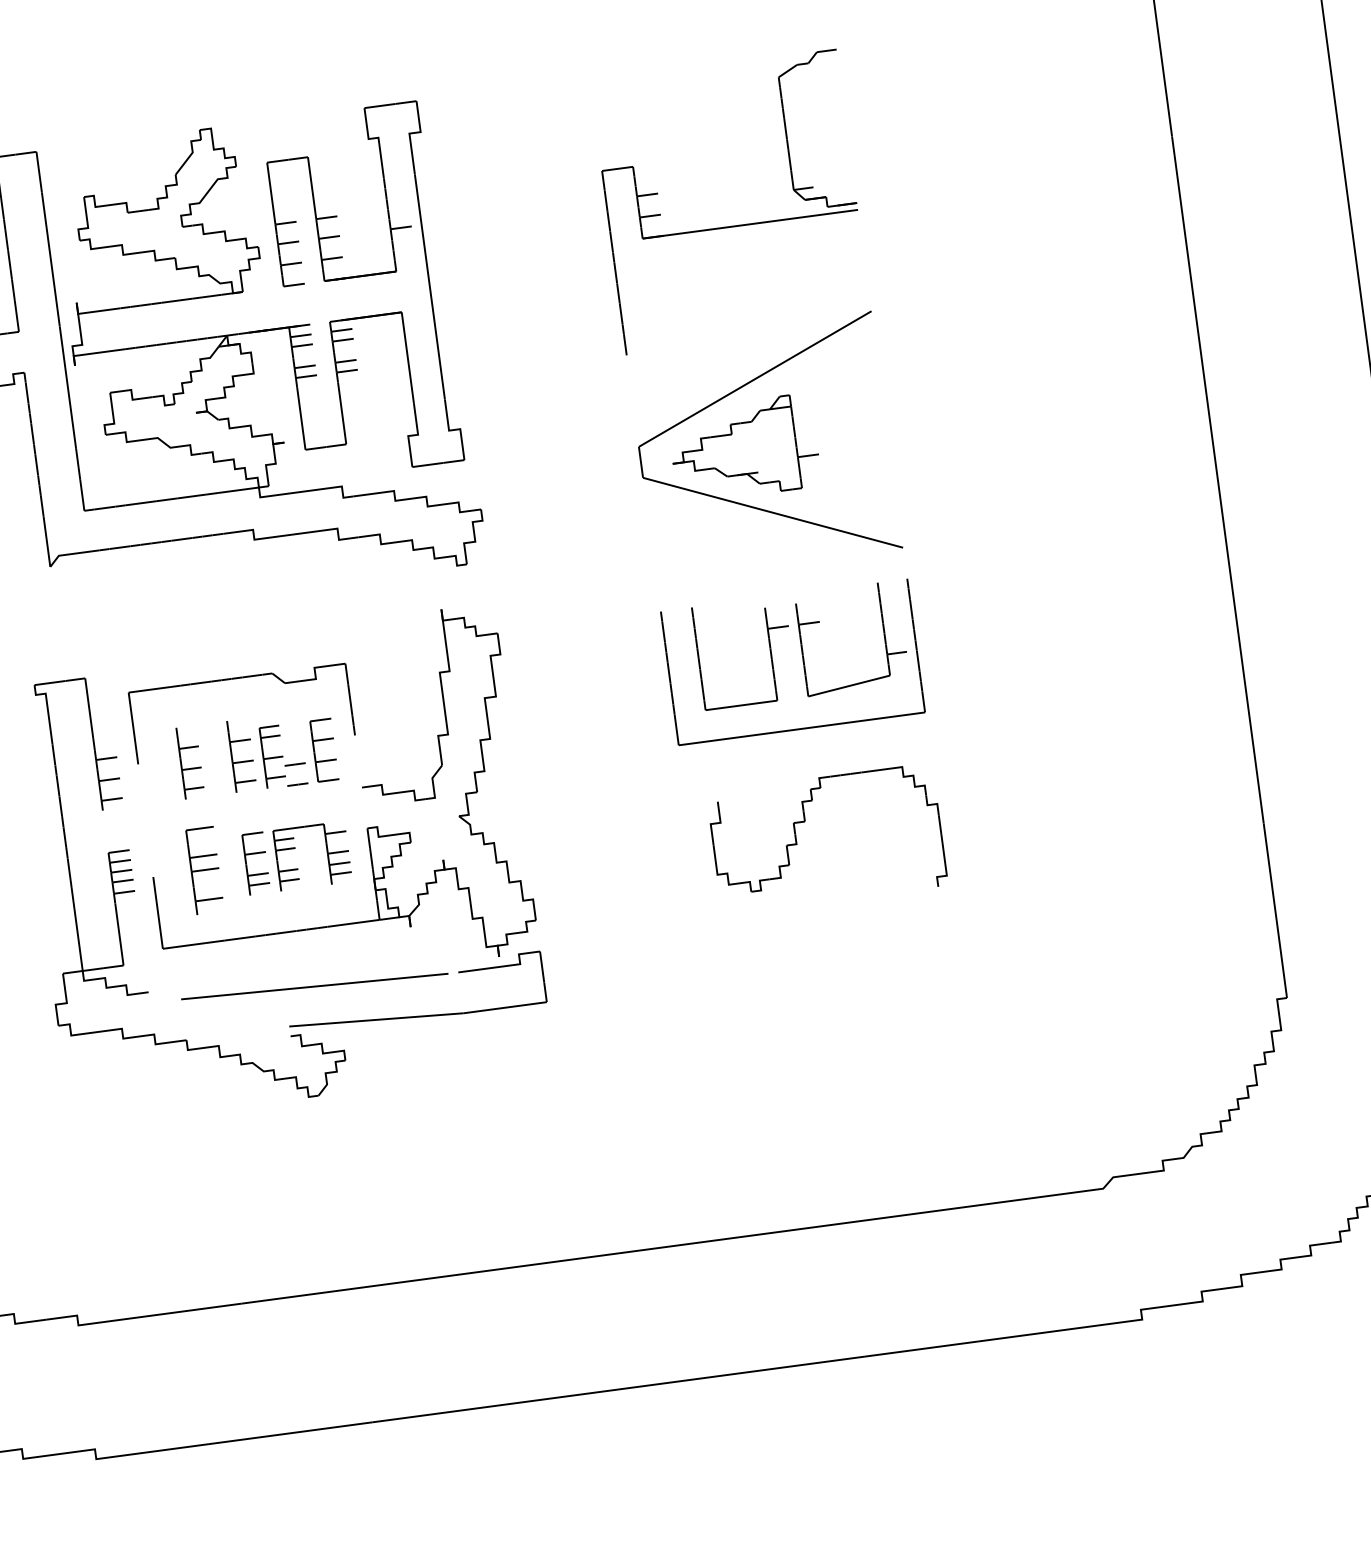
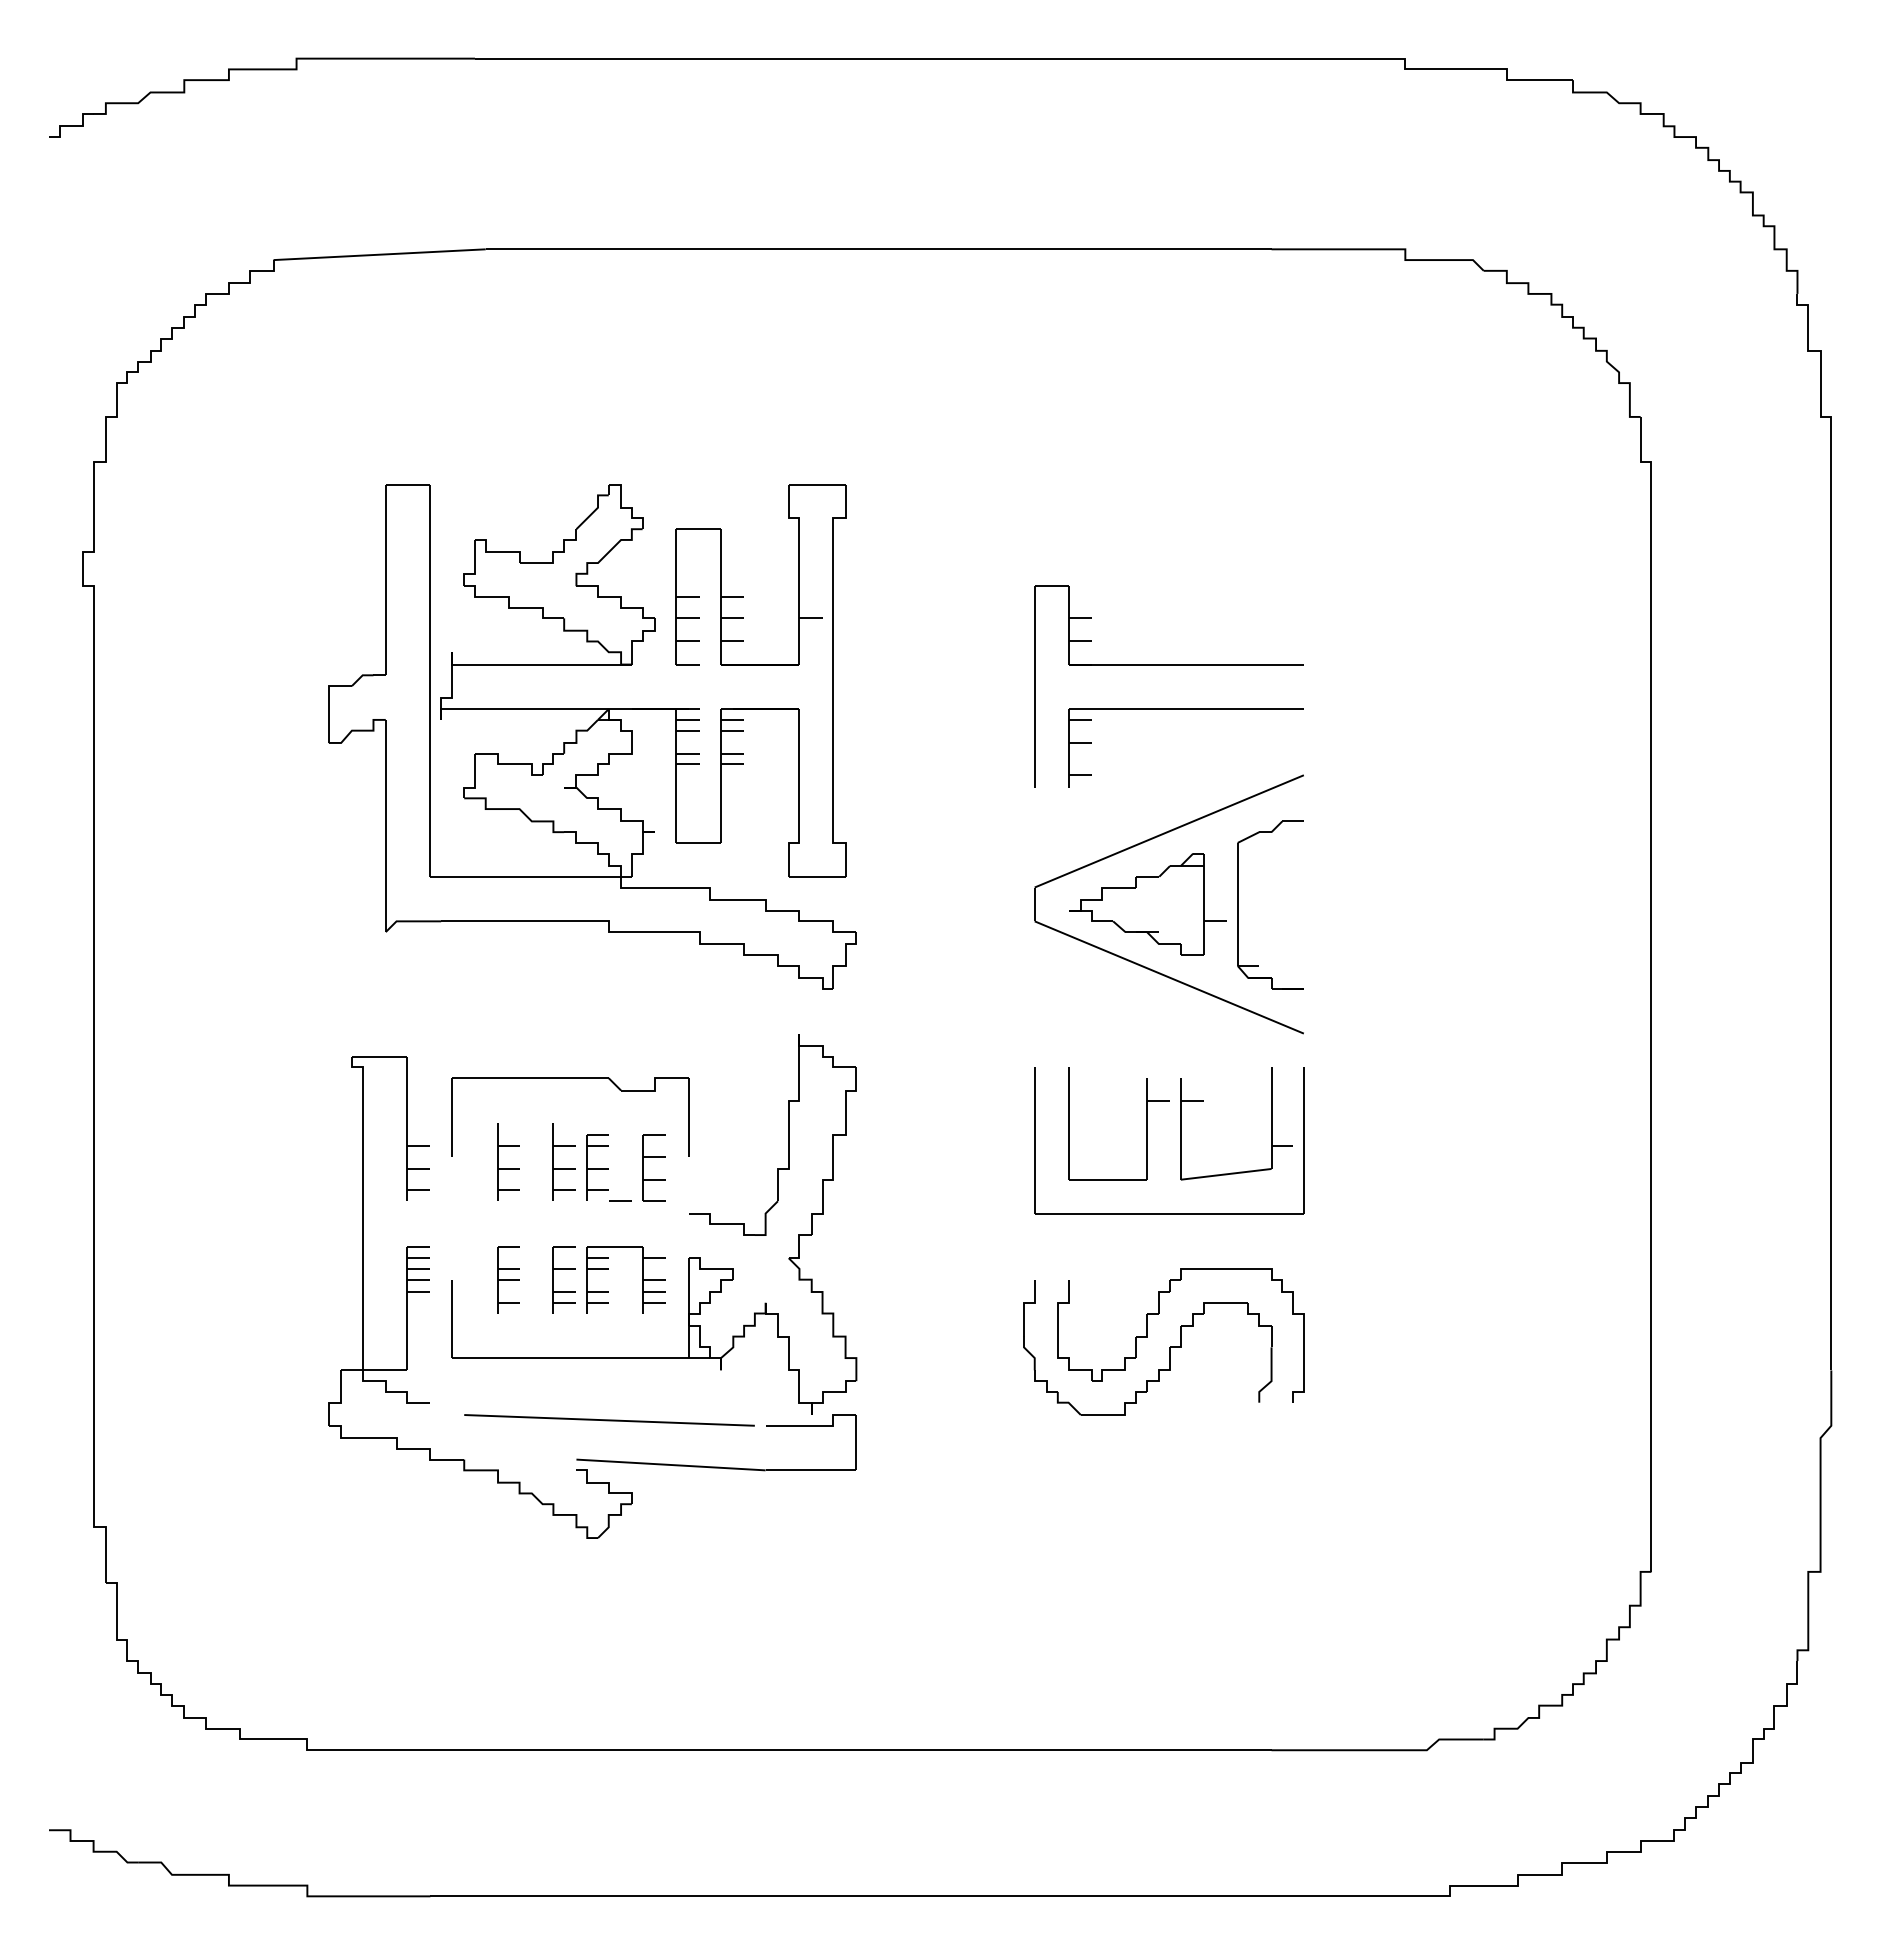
part: (786, 133) -> (1238, 904), moved
part: (755, 265) -> (1185, 709), added
line: (295, 763) -> (620, 1178), removed
part: (818, 851) -> (1169, 1347), added
part: (205, 869) -> (508, 1279), size x0.71

